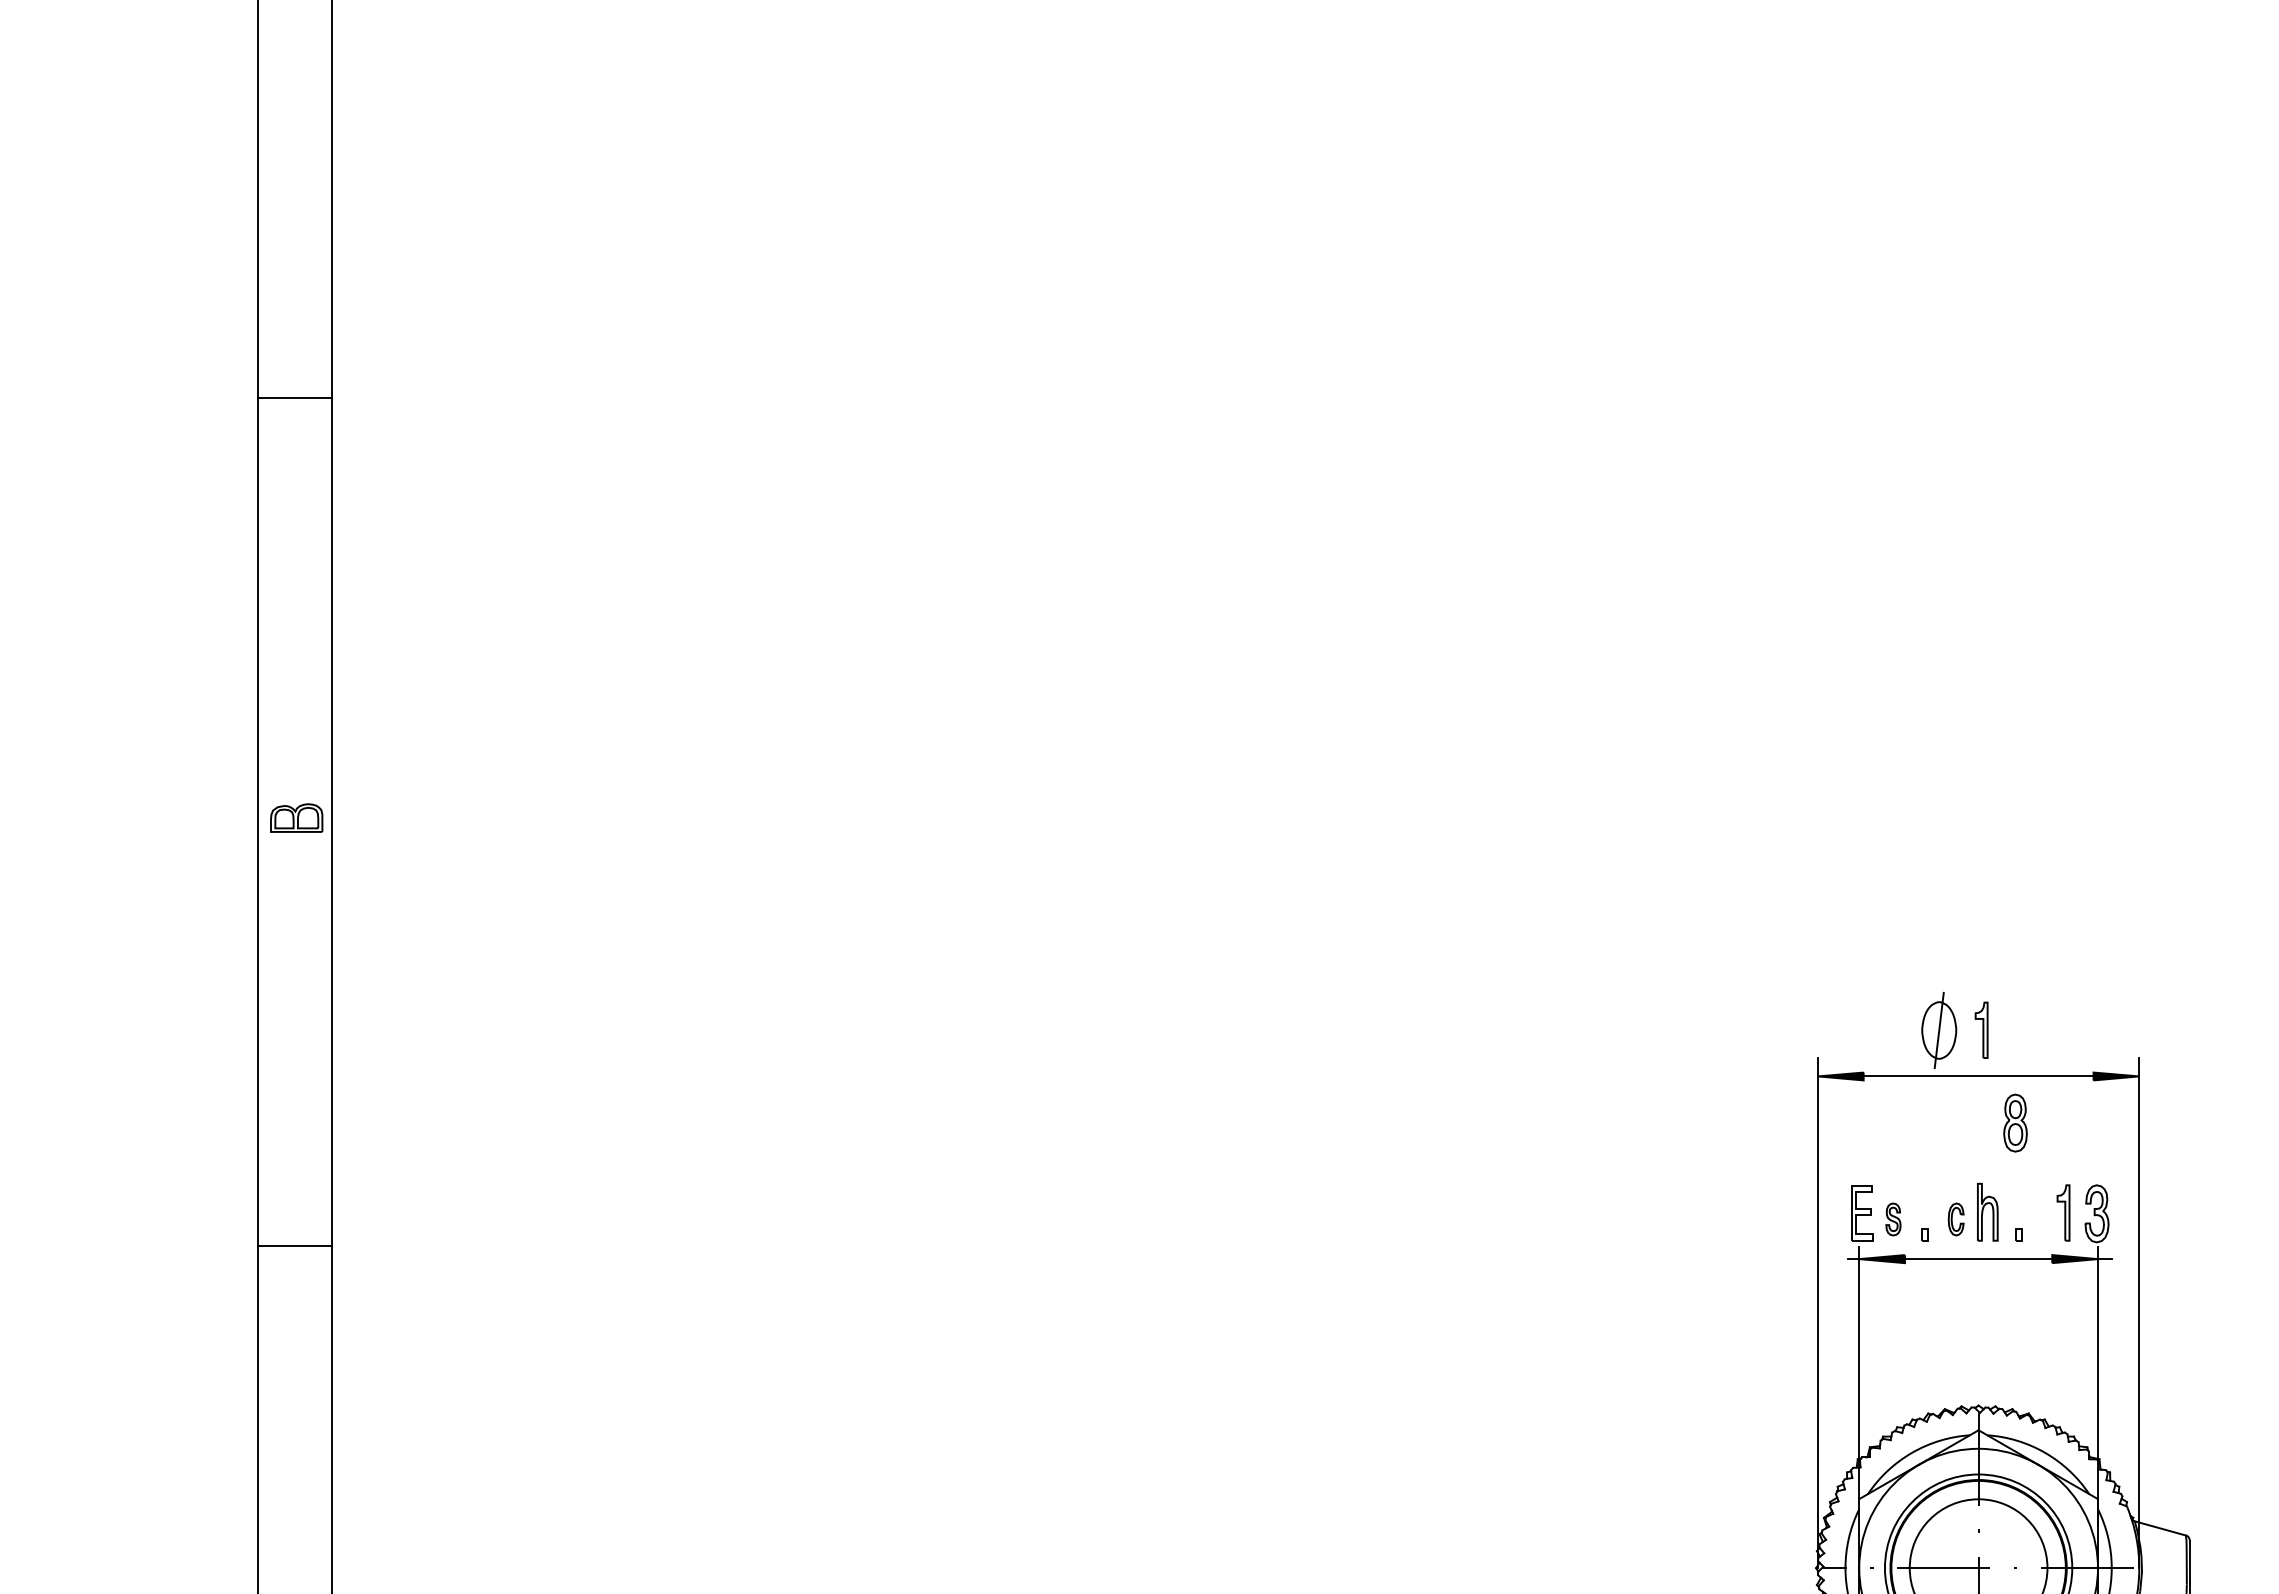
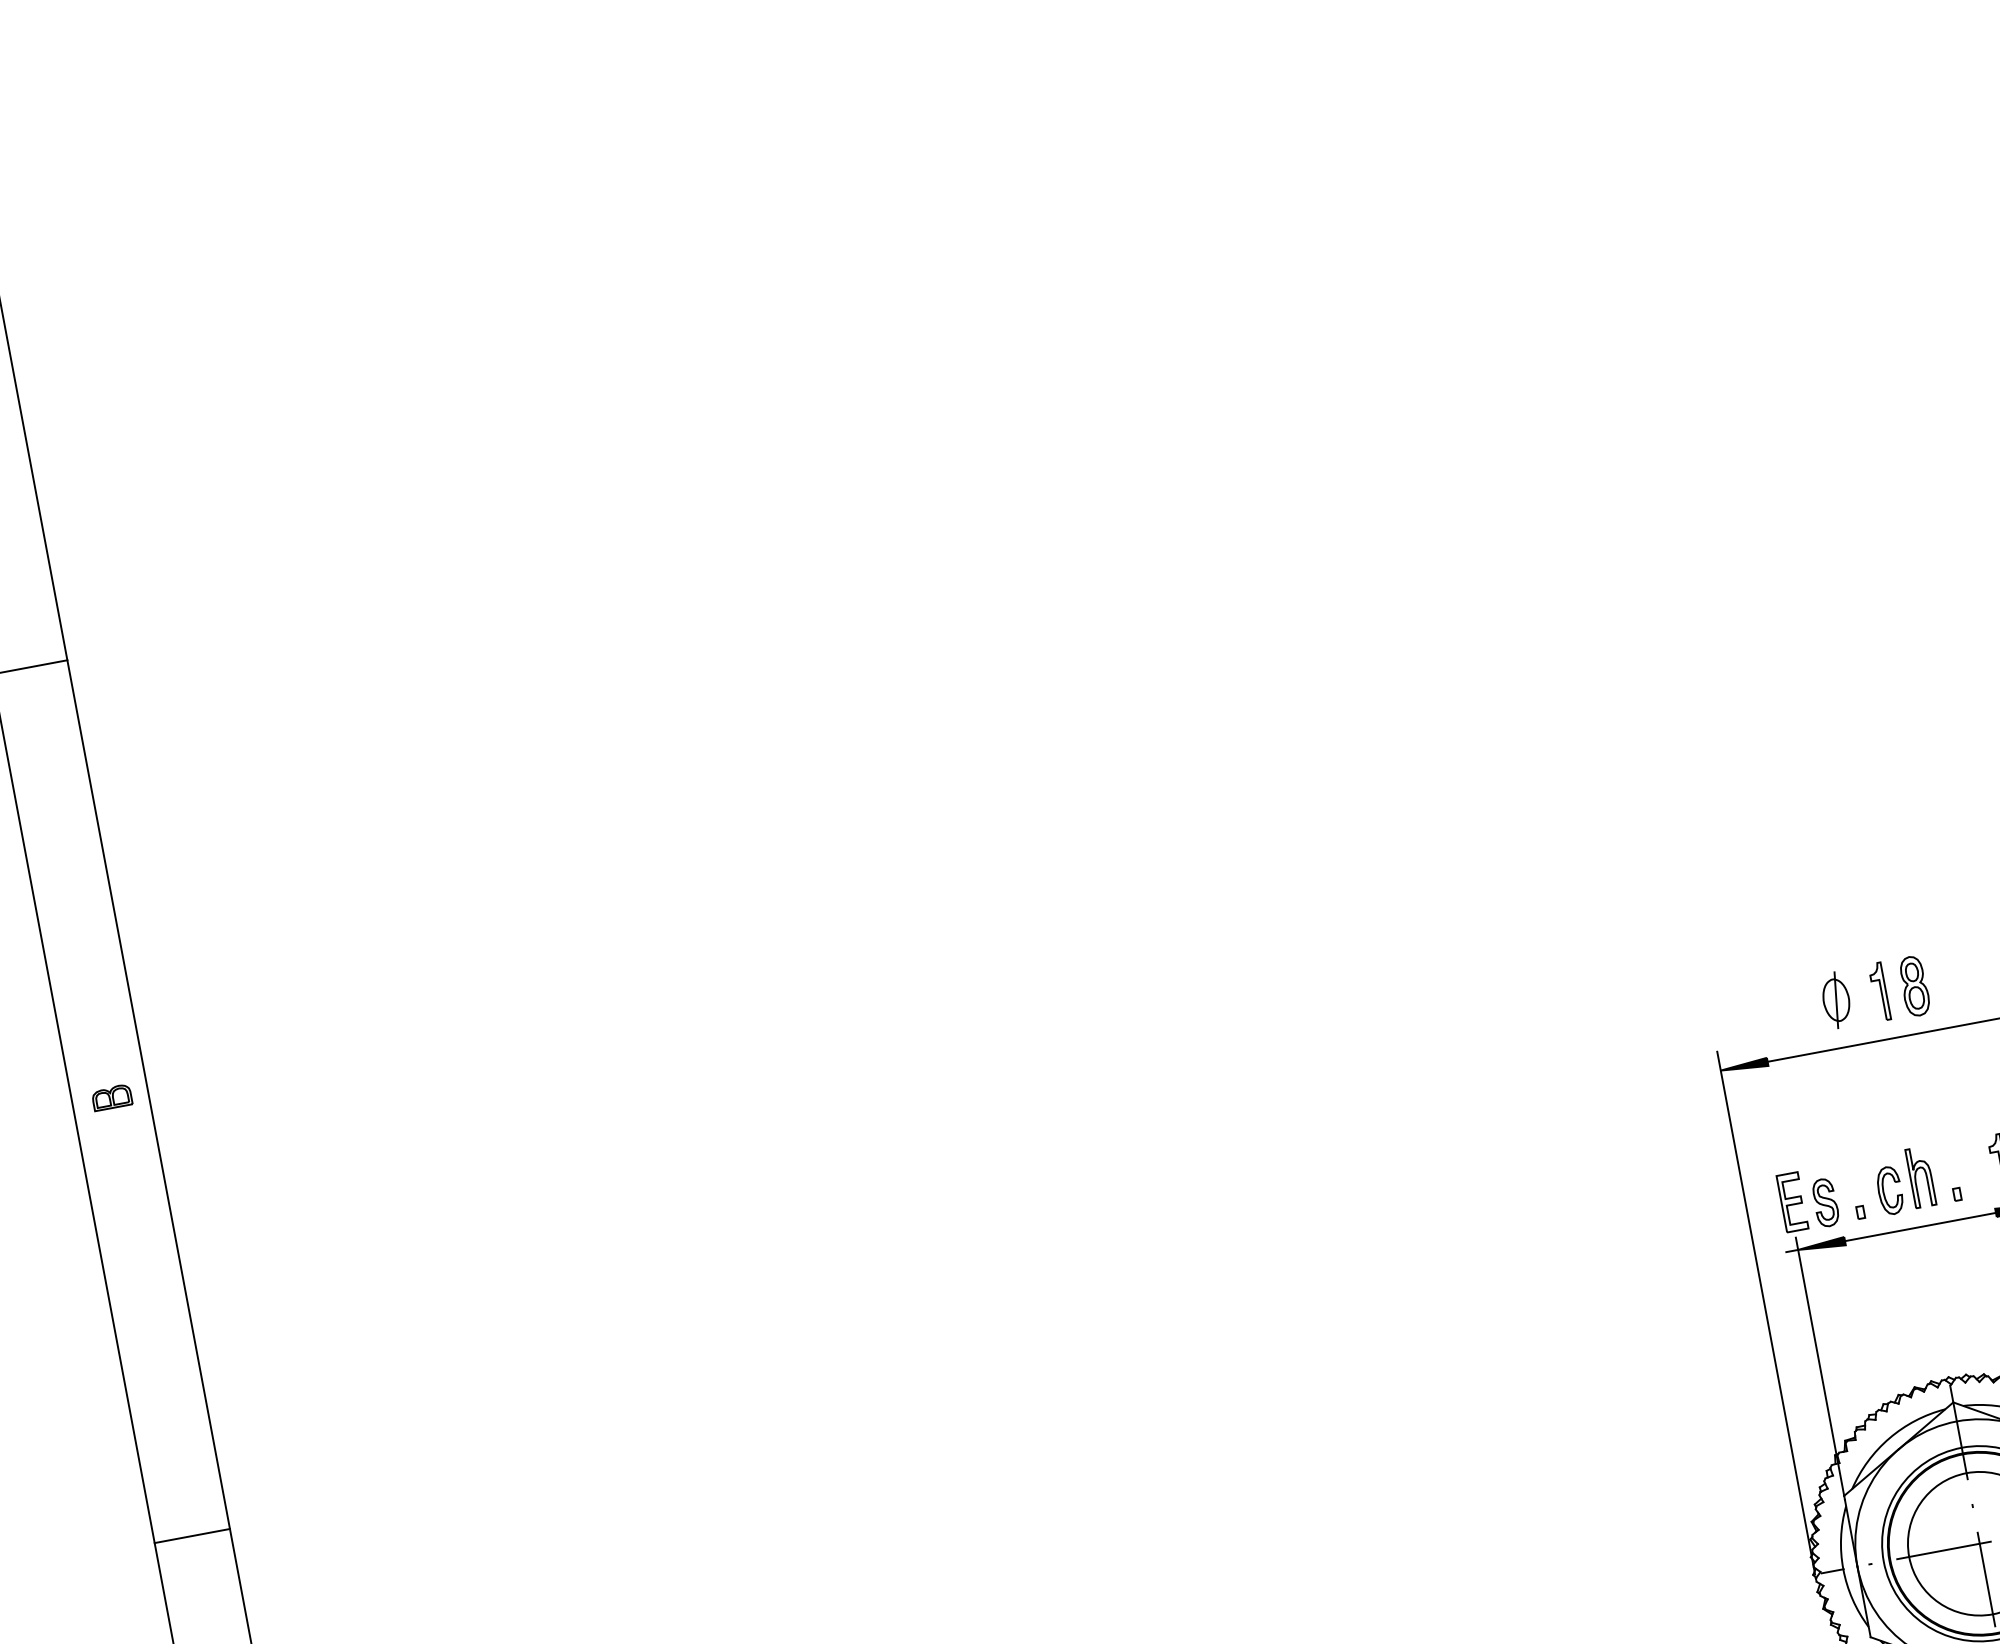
part: (296, 817) -> (111, 1097), size x0.71
part: (1939, 1030) -> (1836, 1000), size x0.71
part: (2015, 1122) -> (1914, 985), moved
part: (1893, 1219) -> (1825, 1202), size x1.43
part: (1955, 1219) -> (1889, 1190), size x1.43

